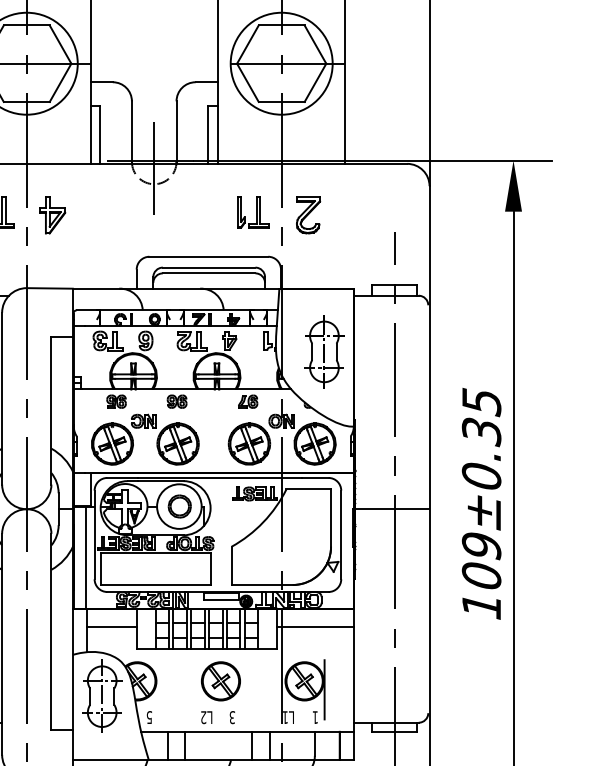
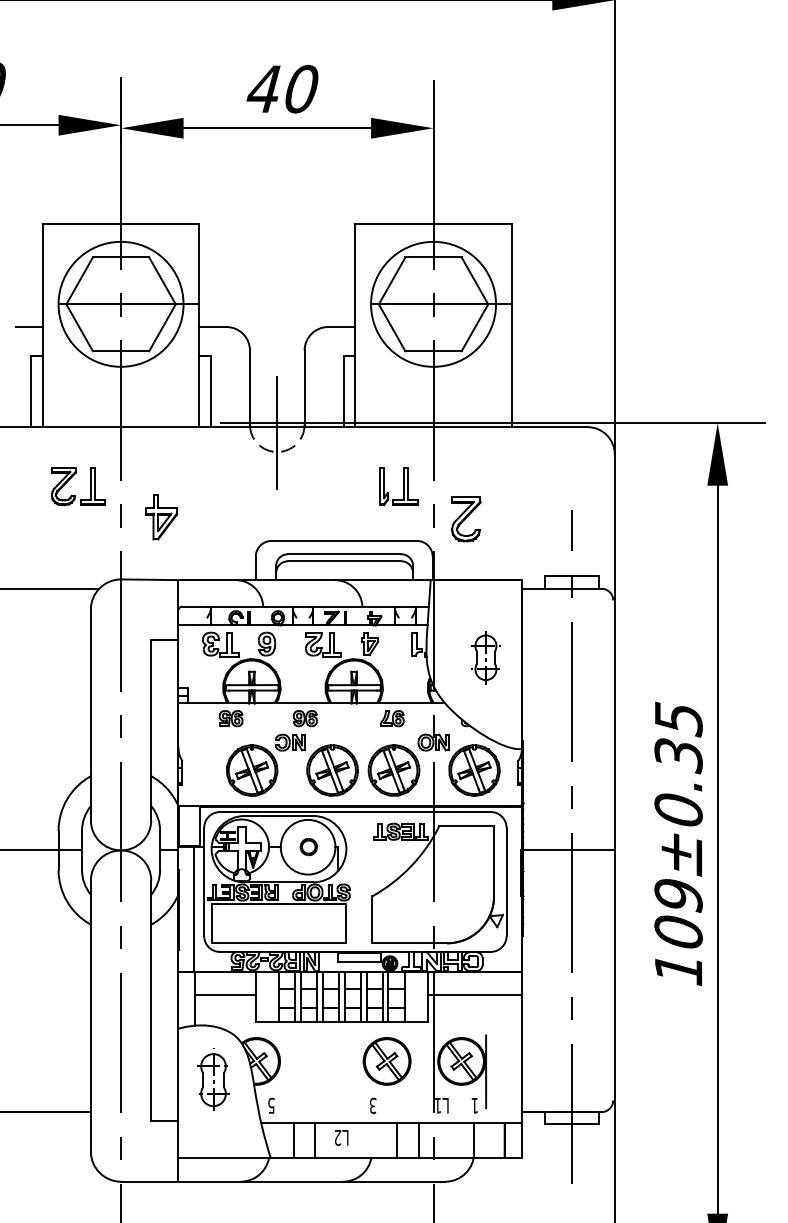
part: (52, 215) -> (161, 517), moved
part: (308, 215) -> (466, 519), moved
part: (324, 351) -> (485, 657), size x0.6
part: (145, 427) -> (292, 750), moved
part: (179, 506) -> (308, 846), size x0.6
part: (220, 681) -> (386, 1061), moved
part: (102, 696) -> (213, 1079), size x0.7
text: (206, 717) -> (341, 1137), moved

